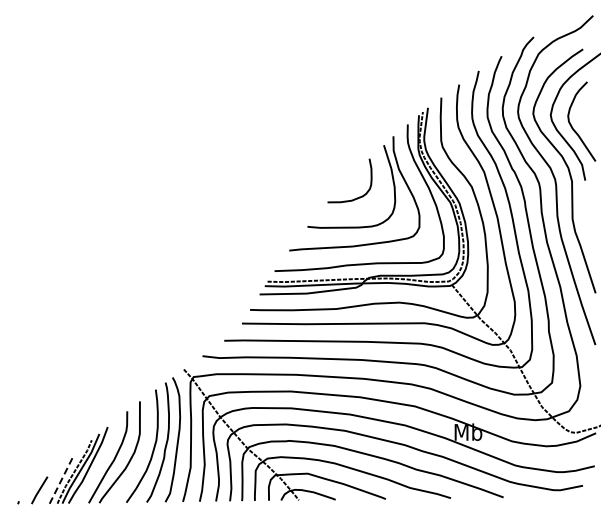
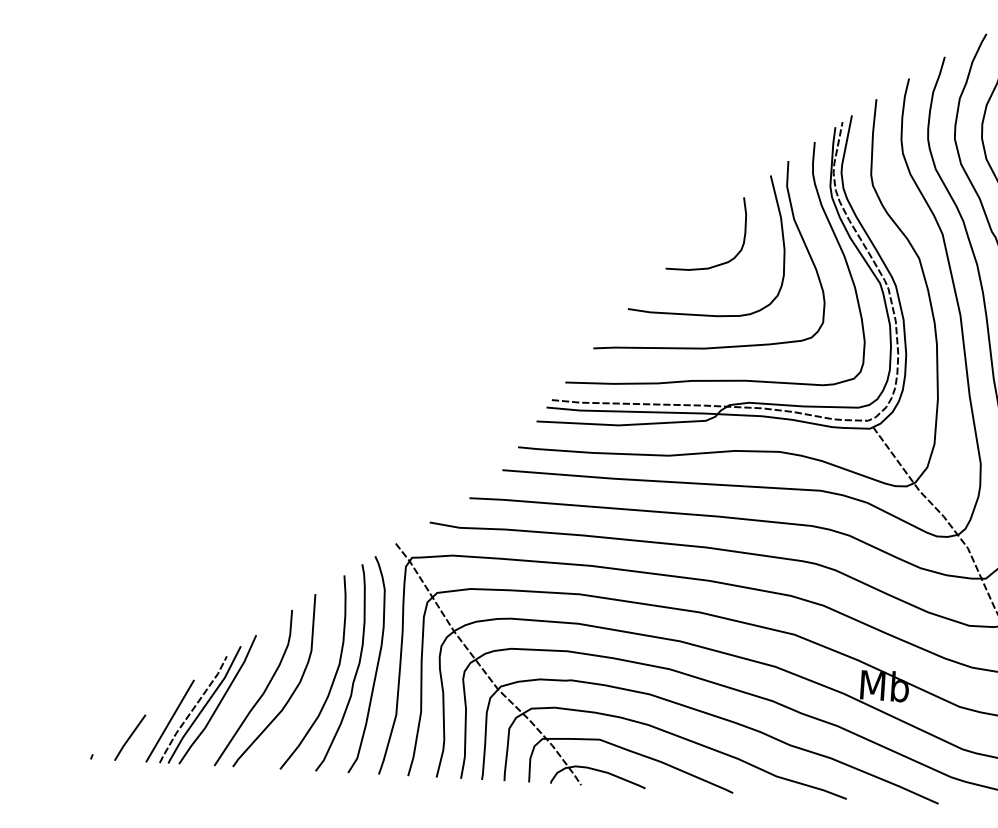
line: (62, 478) -> (171, 719), dashed -> solid

